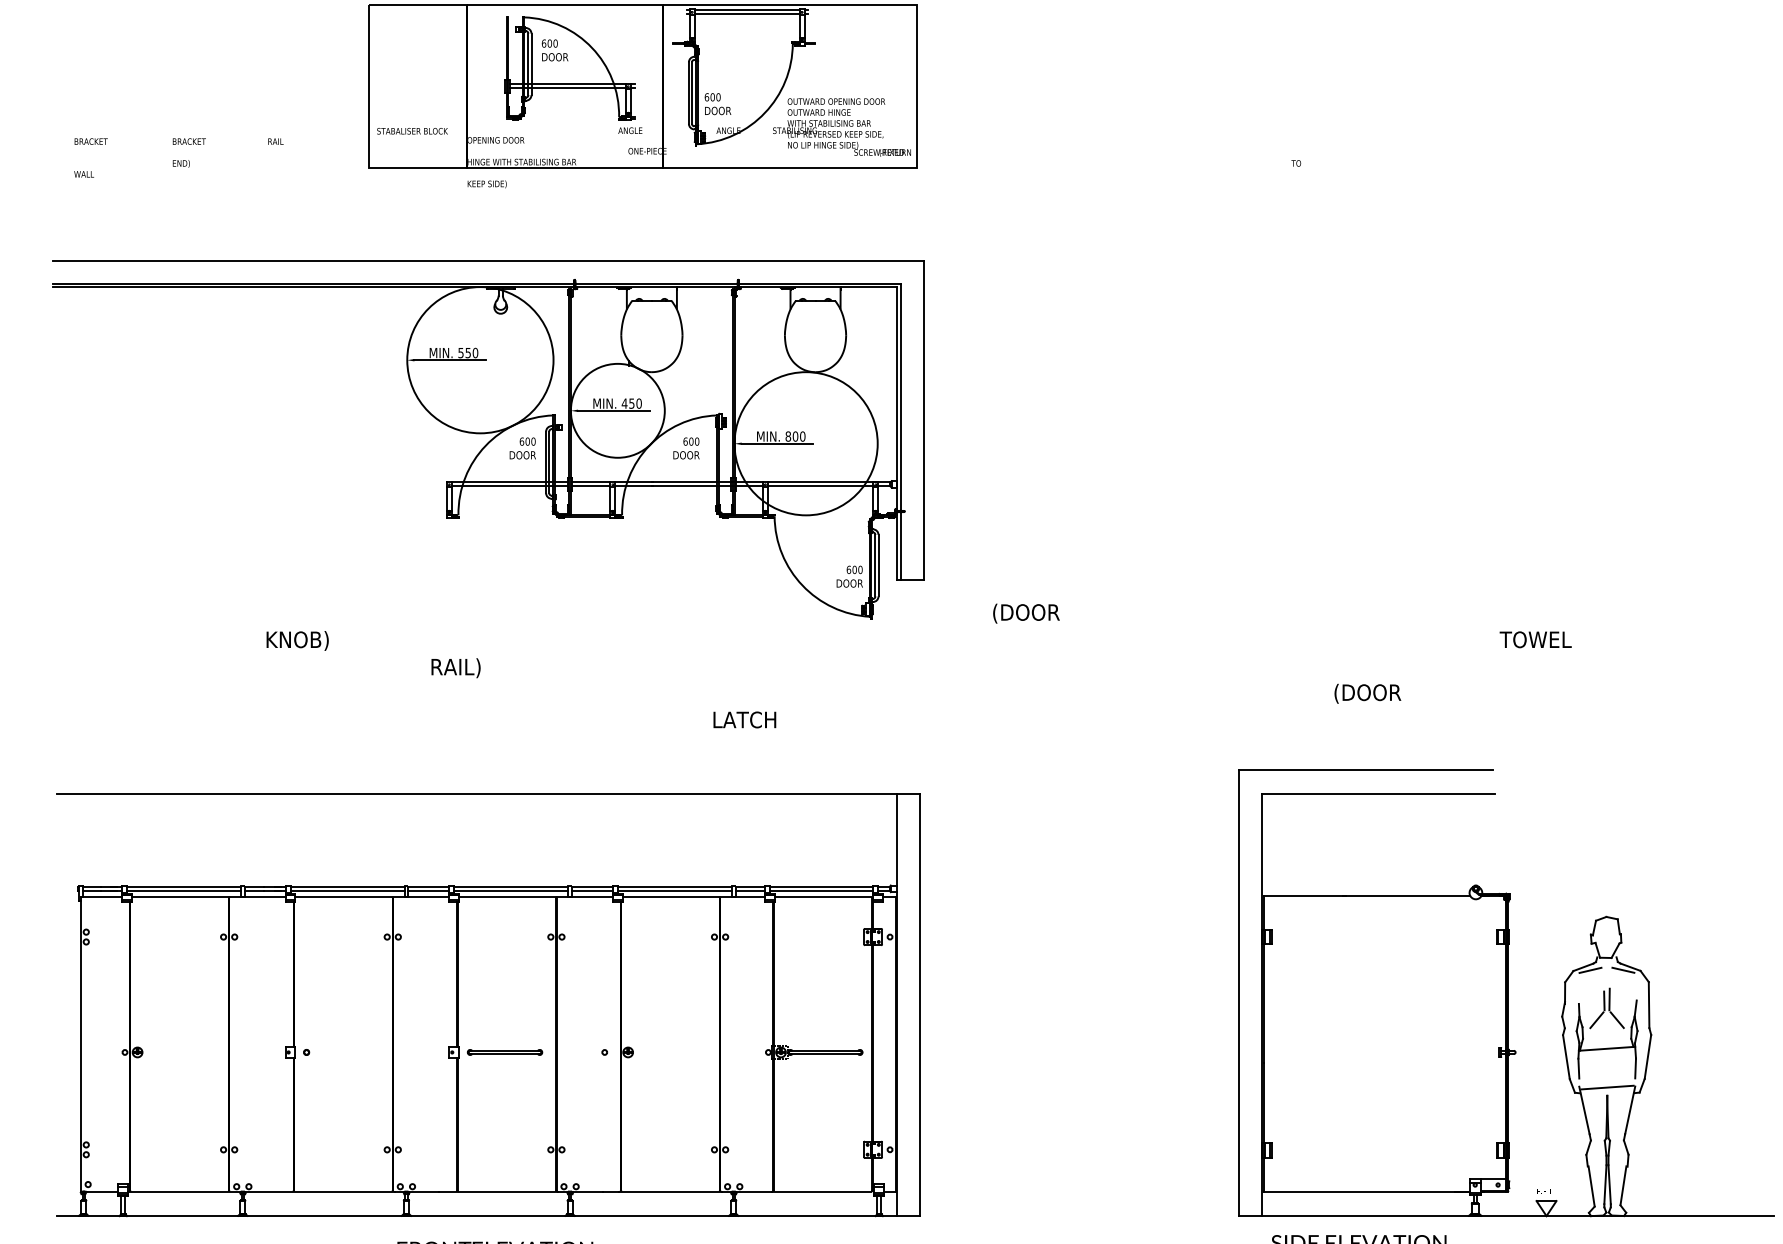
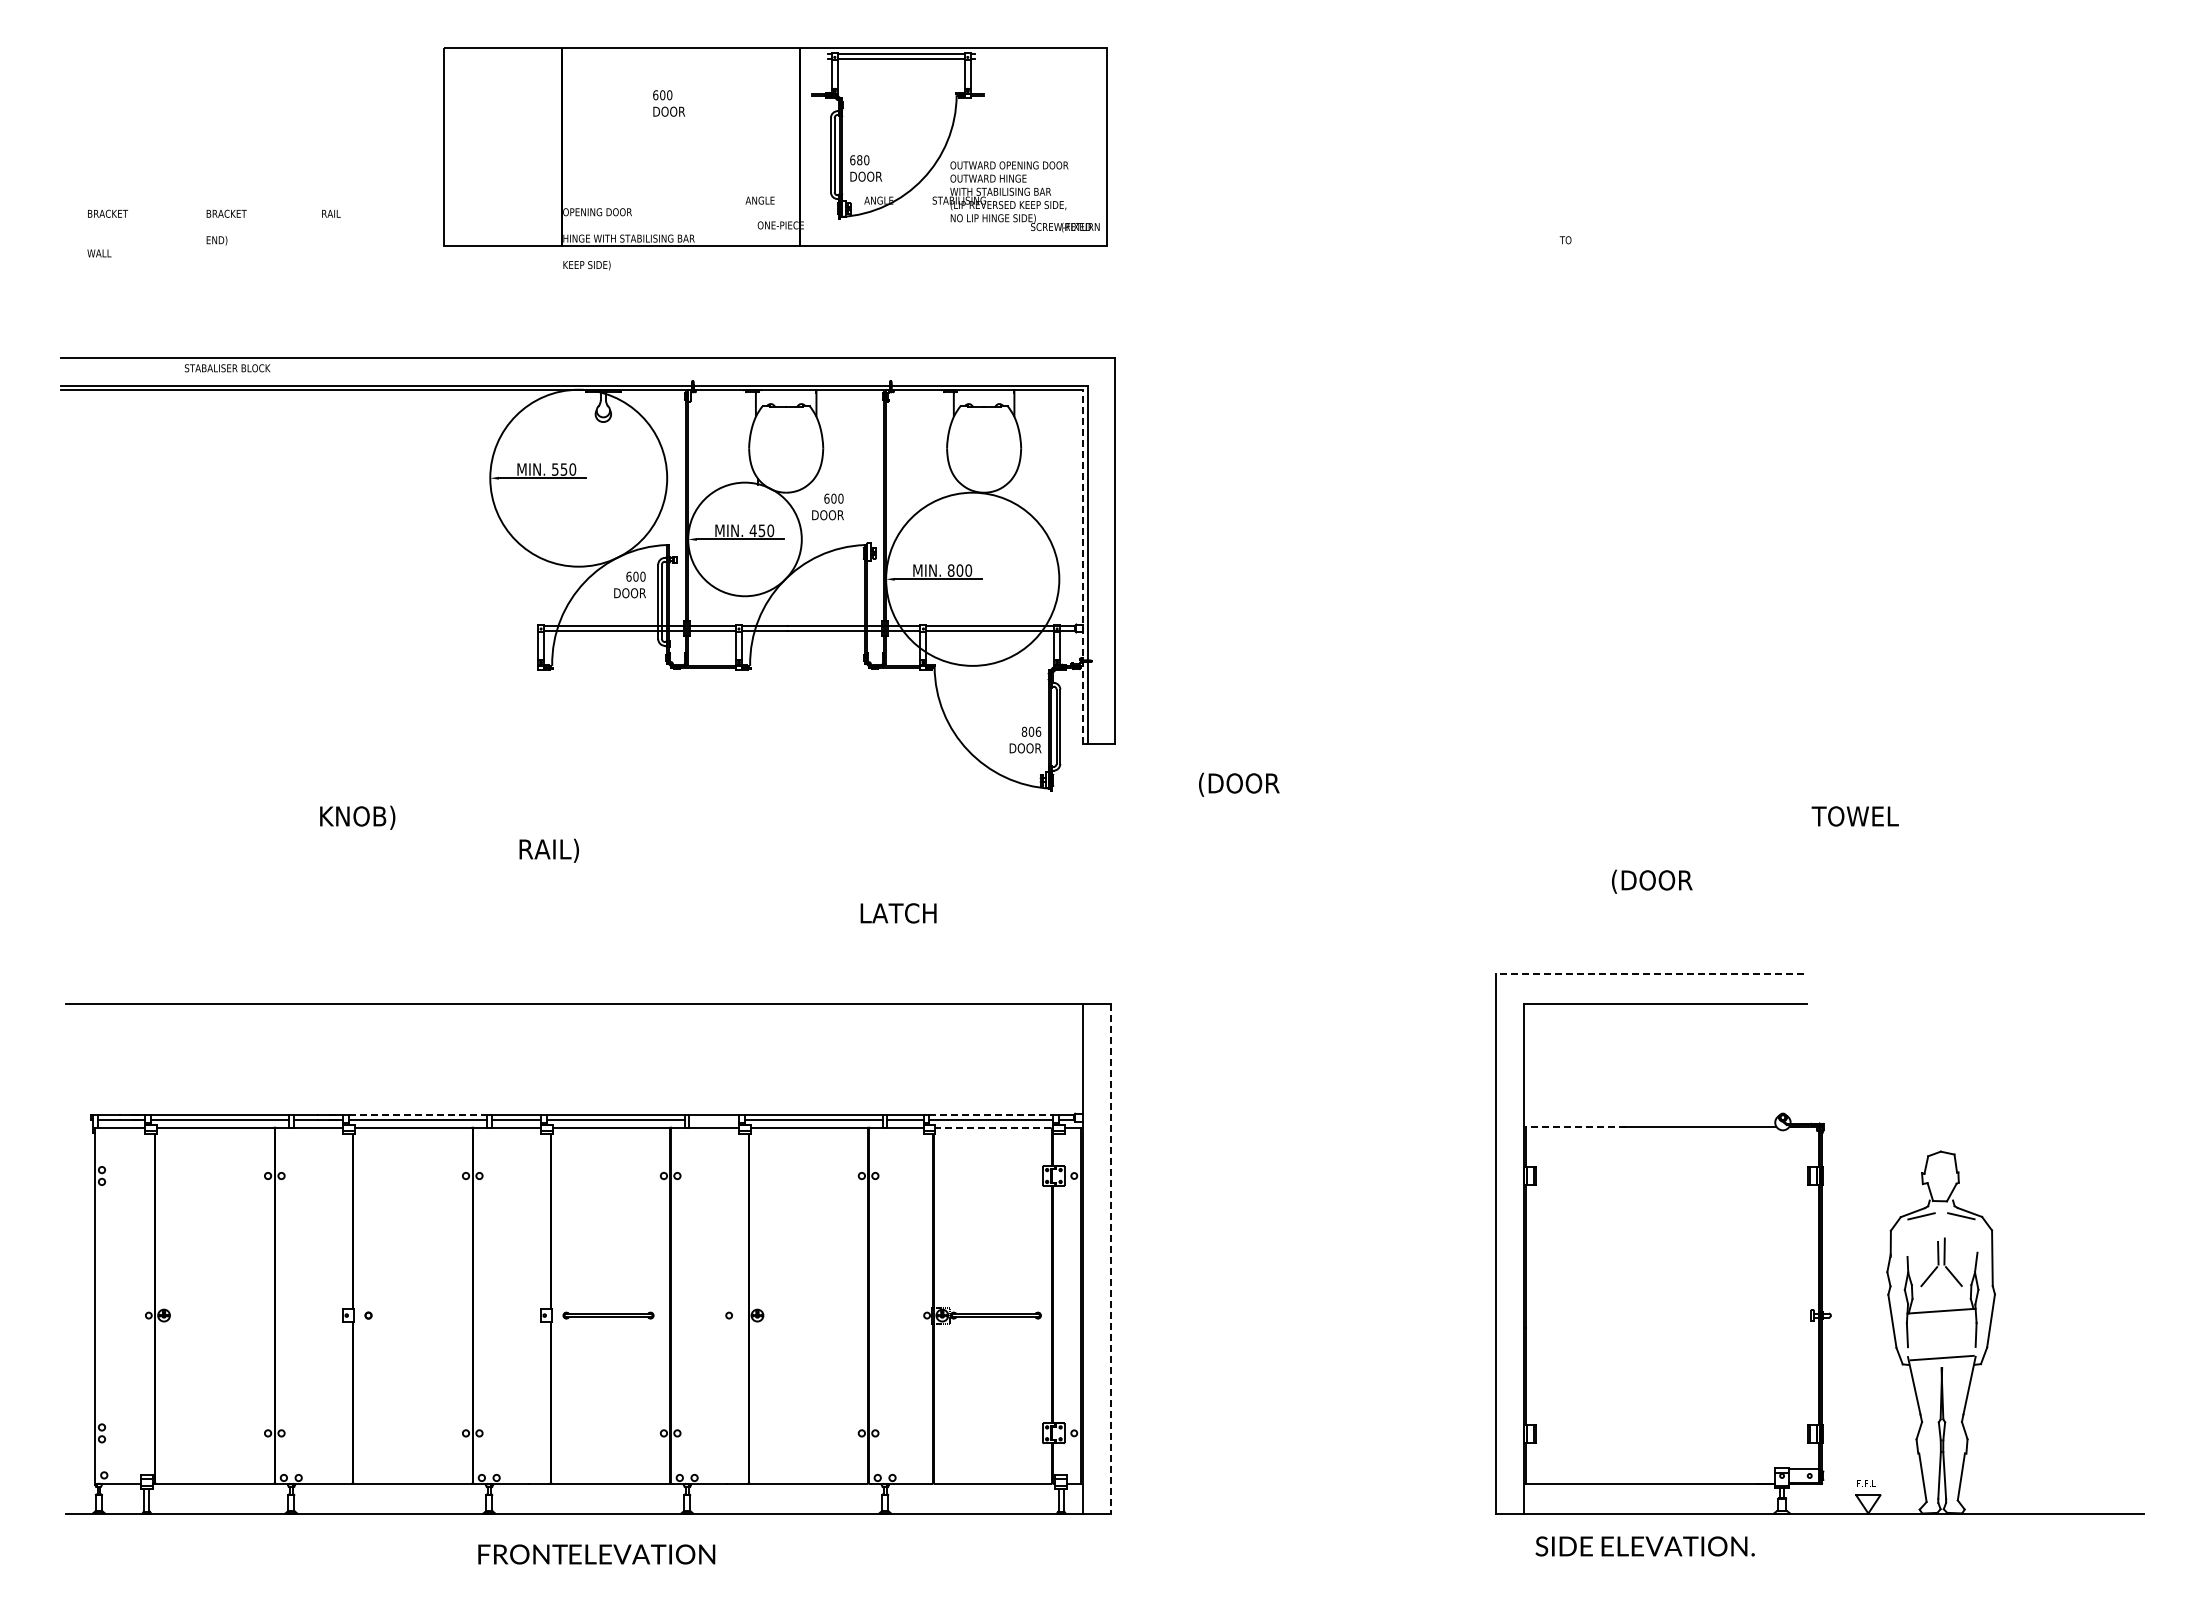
part: (569, 68) -> (686, 125), removed
text: (712, 96) -> (859, 159), 600 -> 680
text: (412, 131) -> (227, 368), moved
line: (897, 433) -> (1083, 566), solid -> dashed
text: (686, 448) -> (827, 506), moved
text: (854, 569) -> (1031, 731), 600 -> 806
line: (1366, 770) -> (1650, 974), solid -> dashed
line: (347, 887) -> (418, 1115), solid -> dashed
line: (821, 887) -> (991, 1115), solid -> dashed
line: (592, 891) -> (714, 1120), removed
line: (822, 896) -> (992, 1127), solid -> dashed
line: (1304, 896) -> (1575, 1126), solid -> dashed
line: (920, 1005) -> (1110, 1258), solid -> dashed

